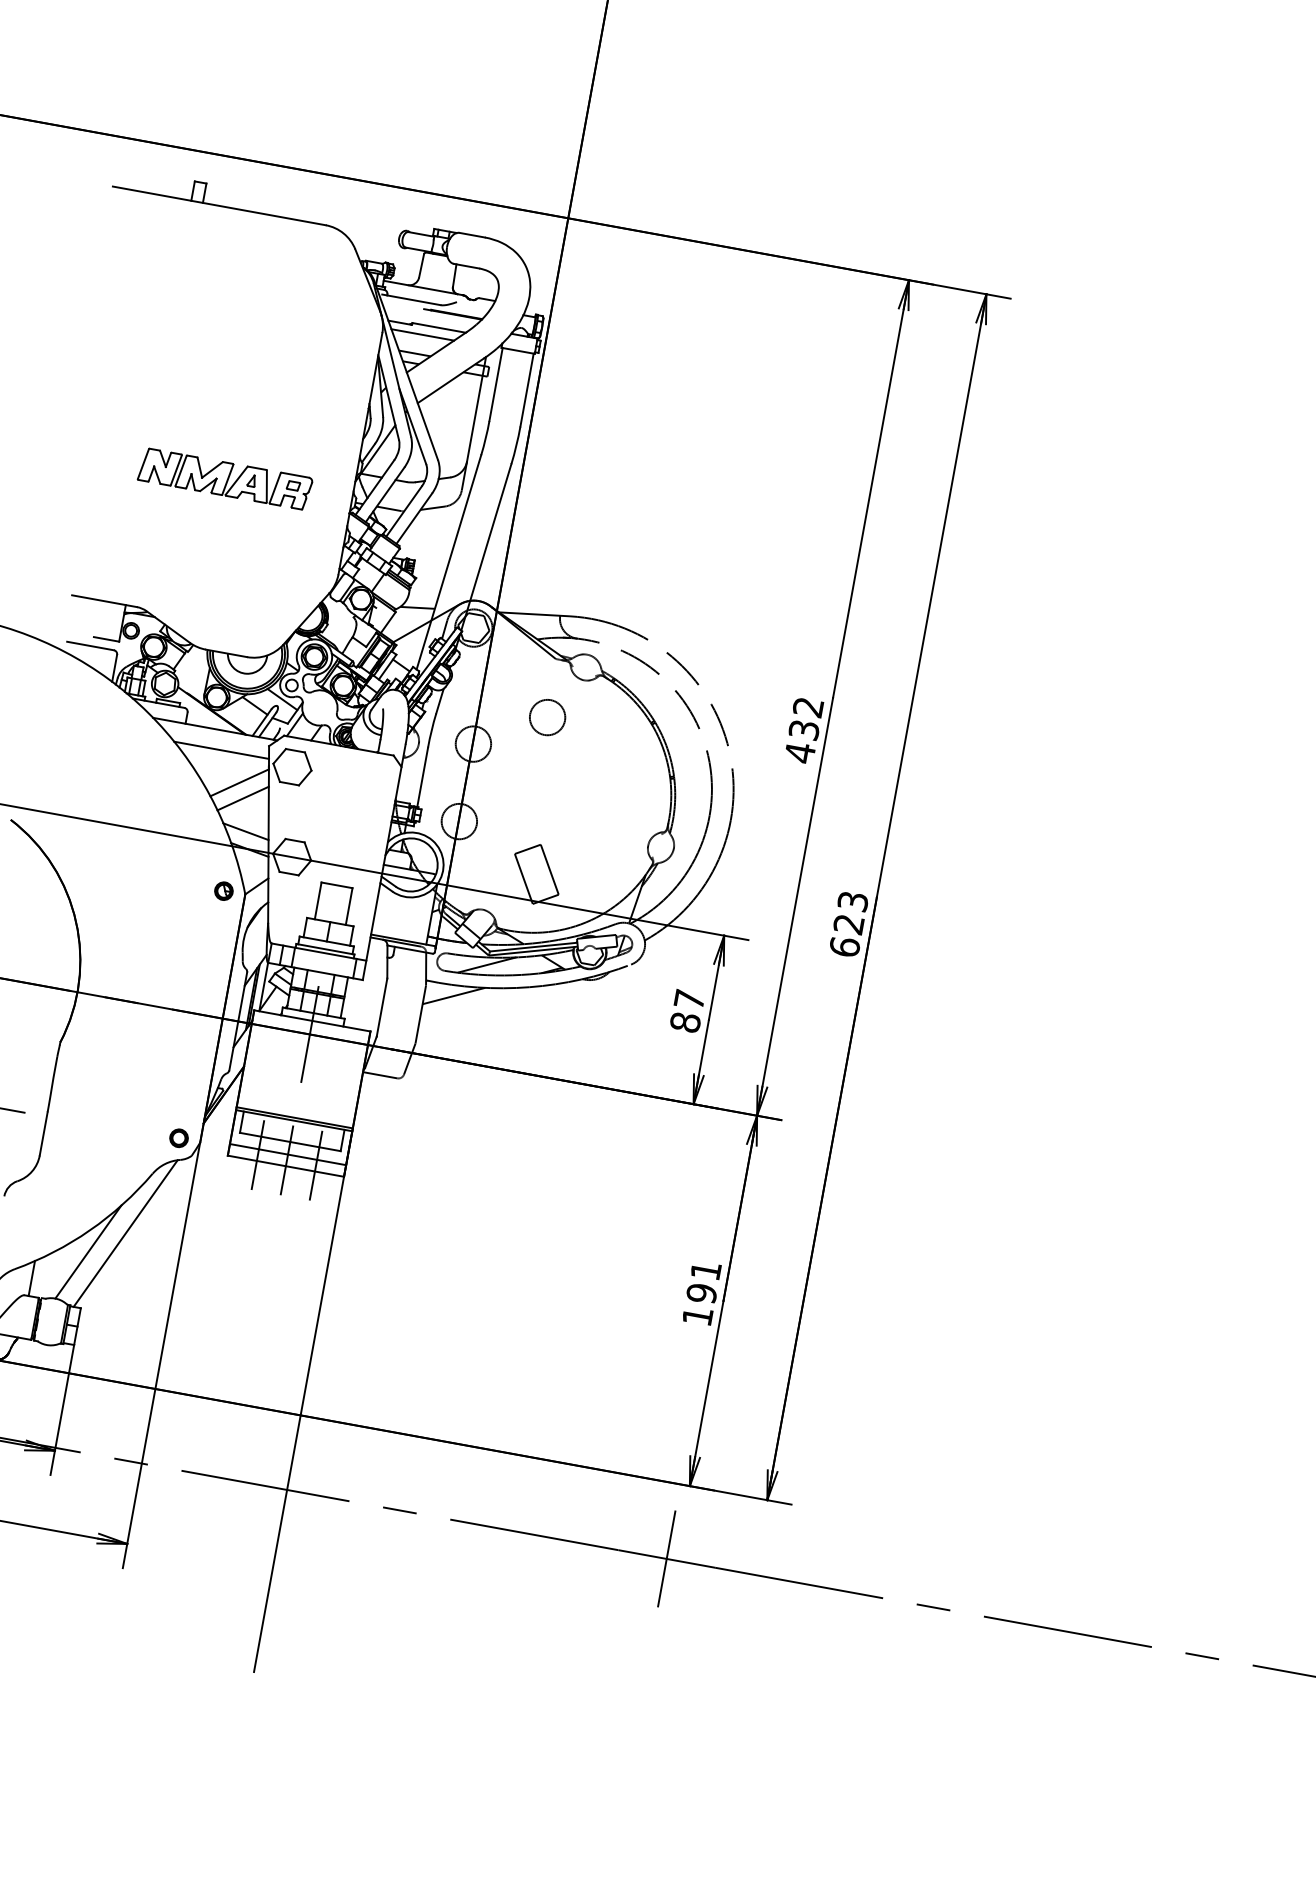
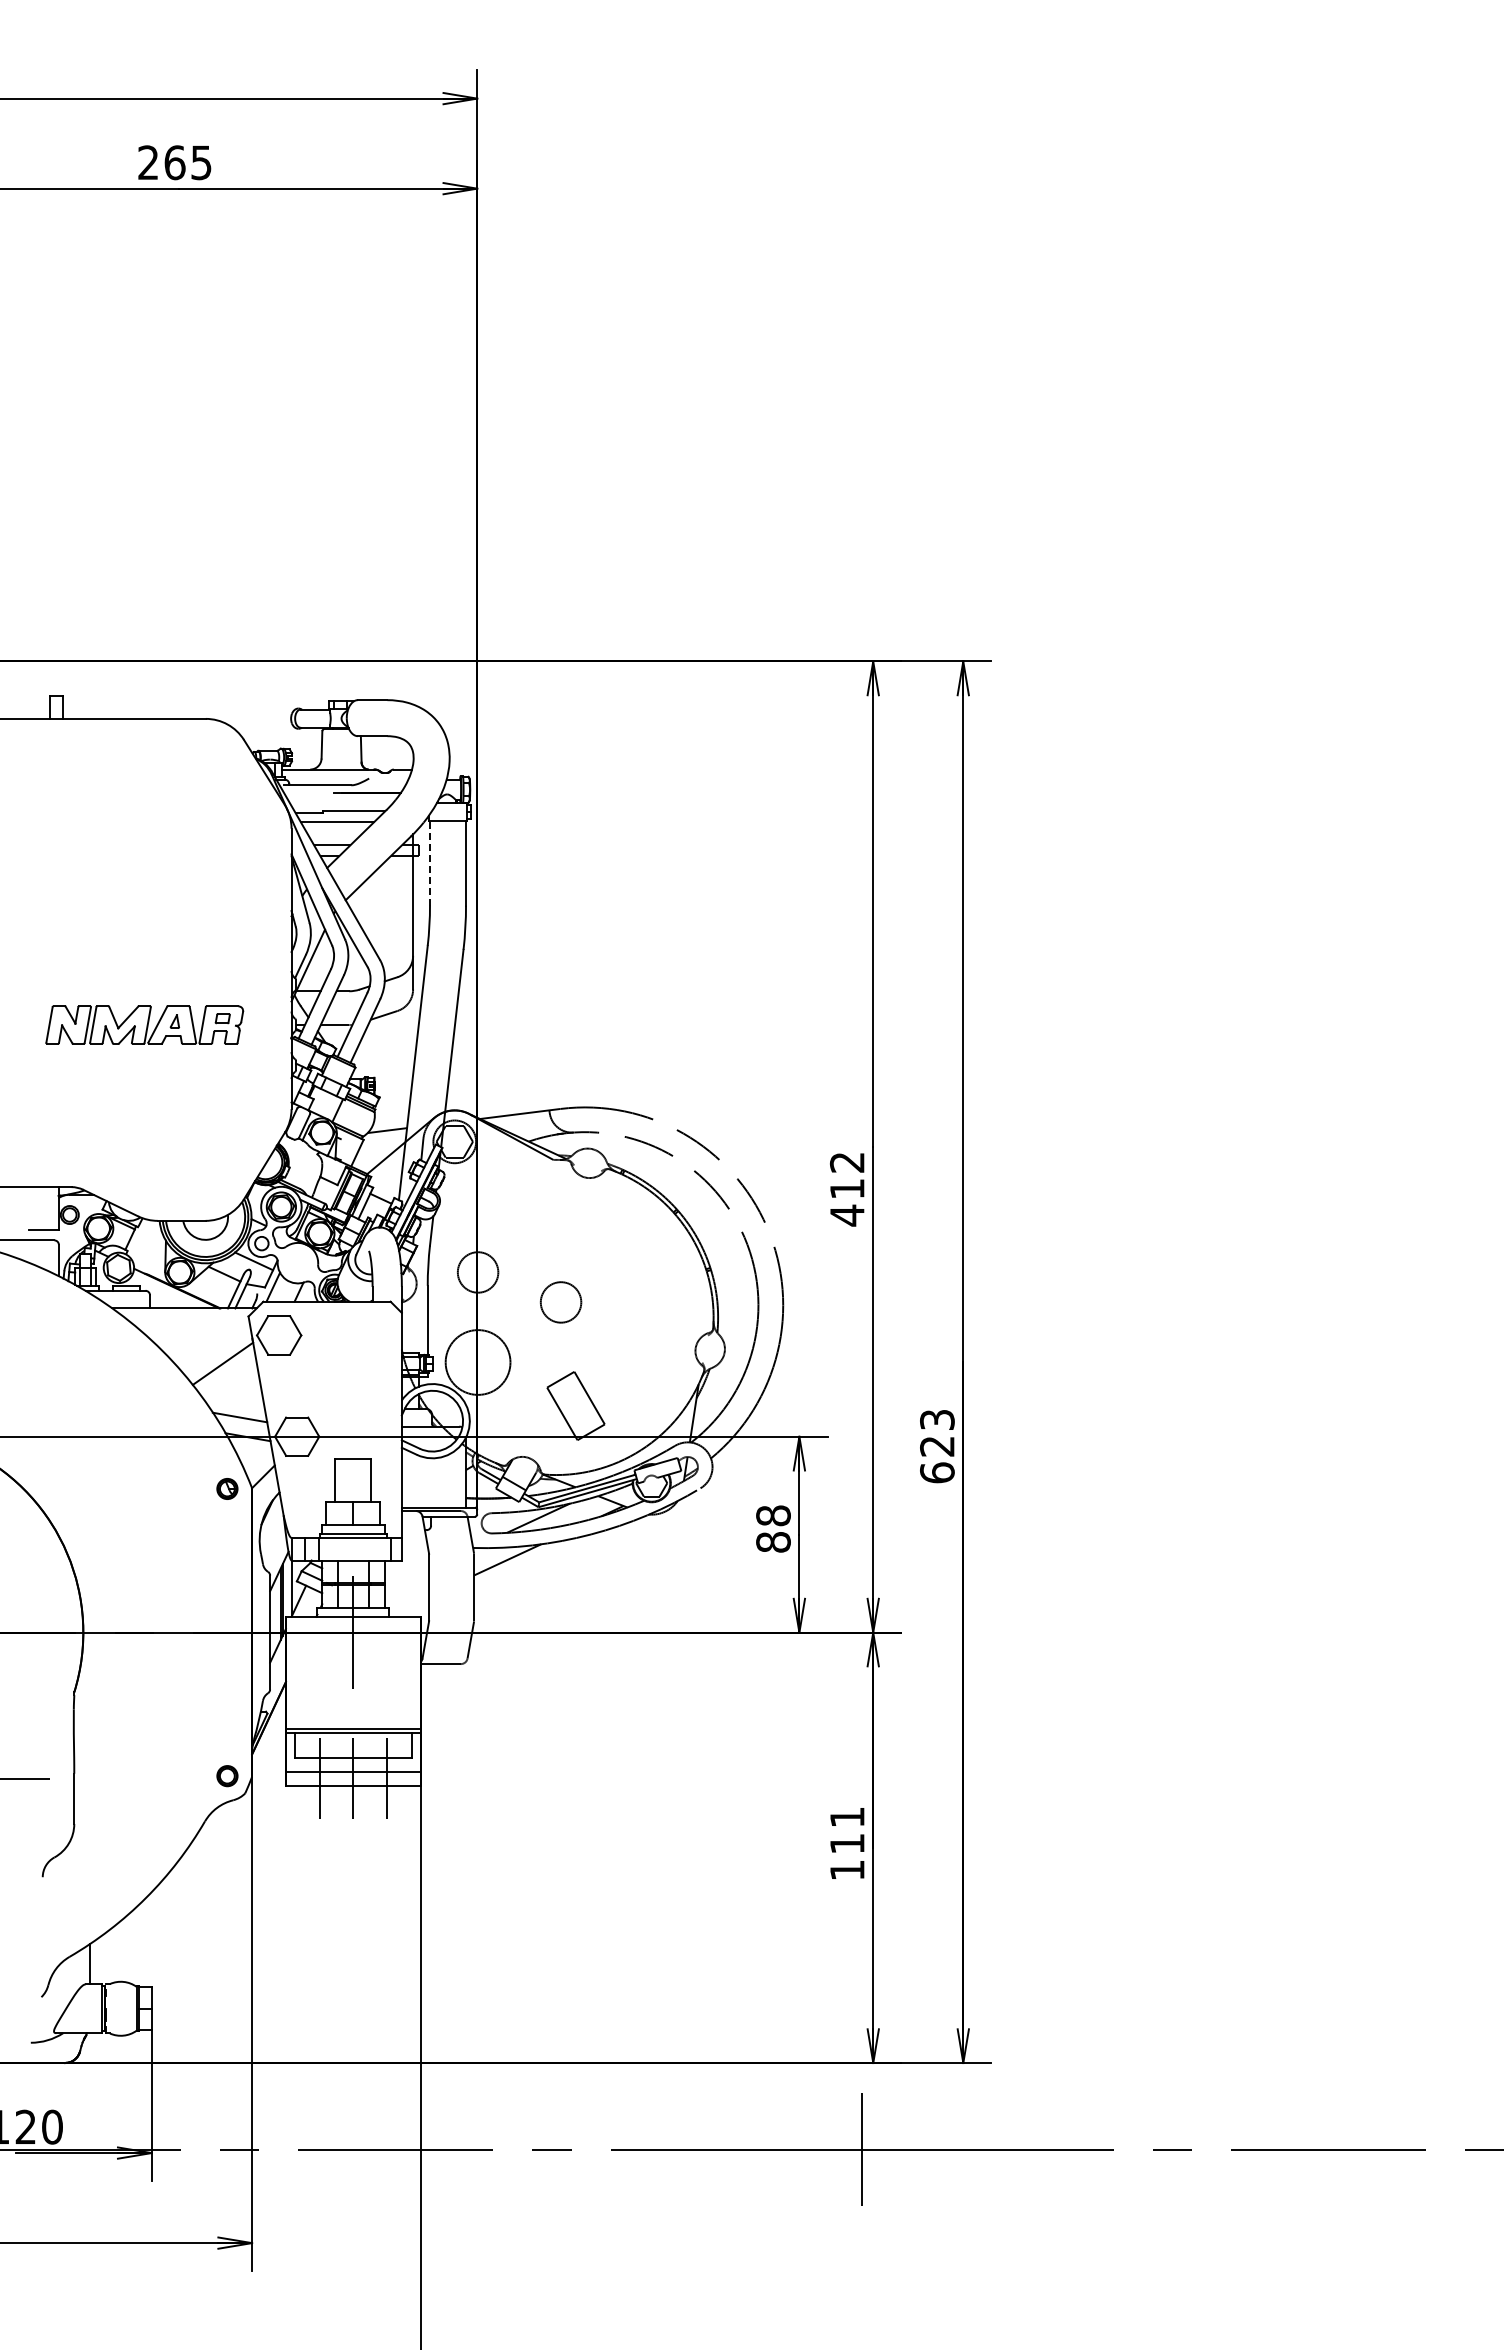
line: (496, 383) -> (430, 862), solid -> dashed
circle: (547, 717) -> (560, 1302), moved
text: (803, 730) -> (846, 1189), 432 -> 412
line: (221, 749) -> (195, 1330), removed
line: (242, 798) -> (229, 1380), removed
circle: (458, 821) -> (477, 1362), size x1.6
text: (849, 924) -> (937, 1446), moved
text: (689, 999) -> (773, 1515), 87 -> 88
line: (125, 1233) -> (186, 1894), removed
line: (88, 1251) -> (148, 1922), removed
text: (702, 1293) -> (847, 1843), 191 -> 111

